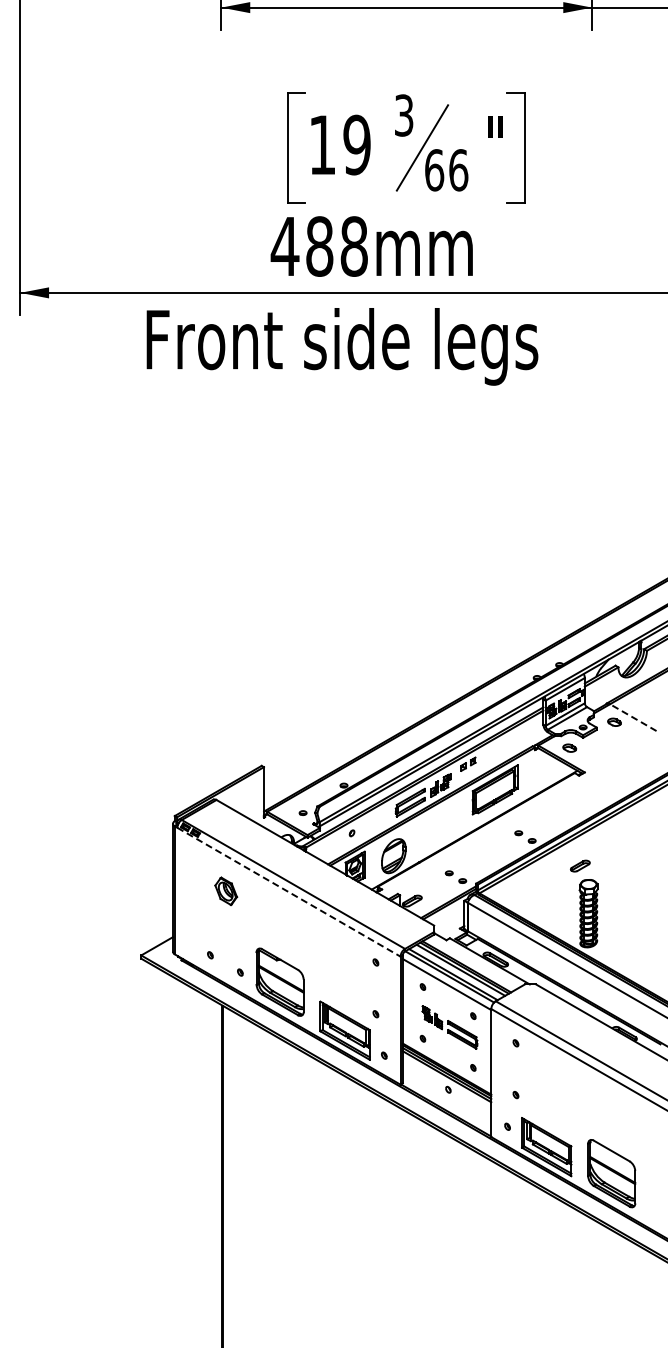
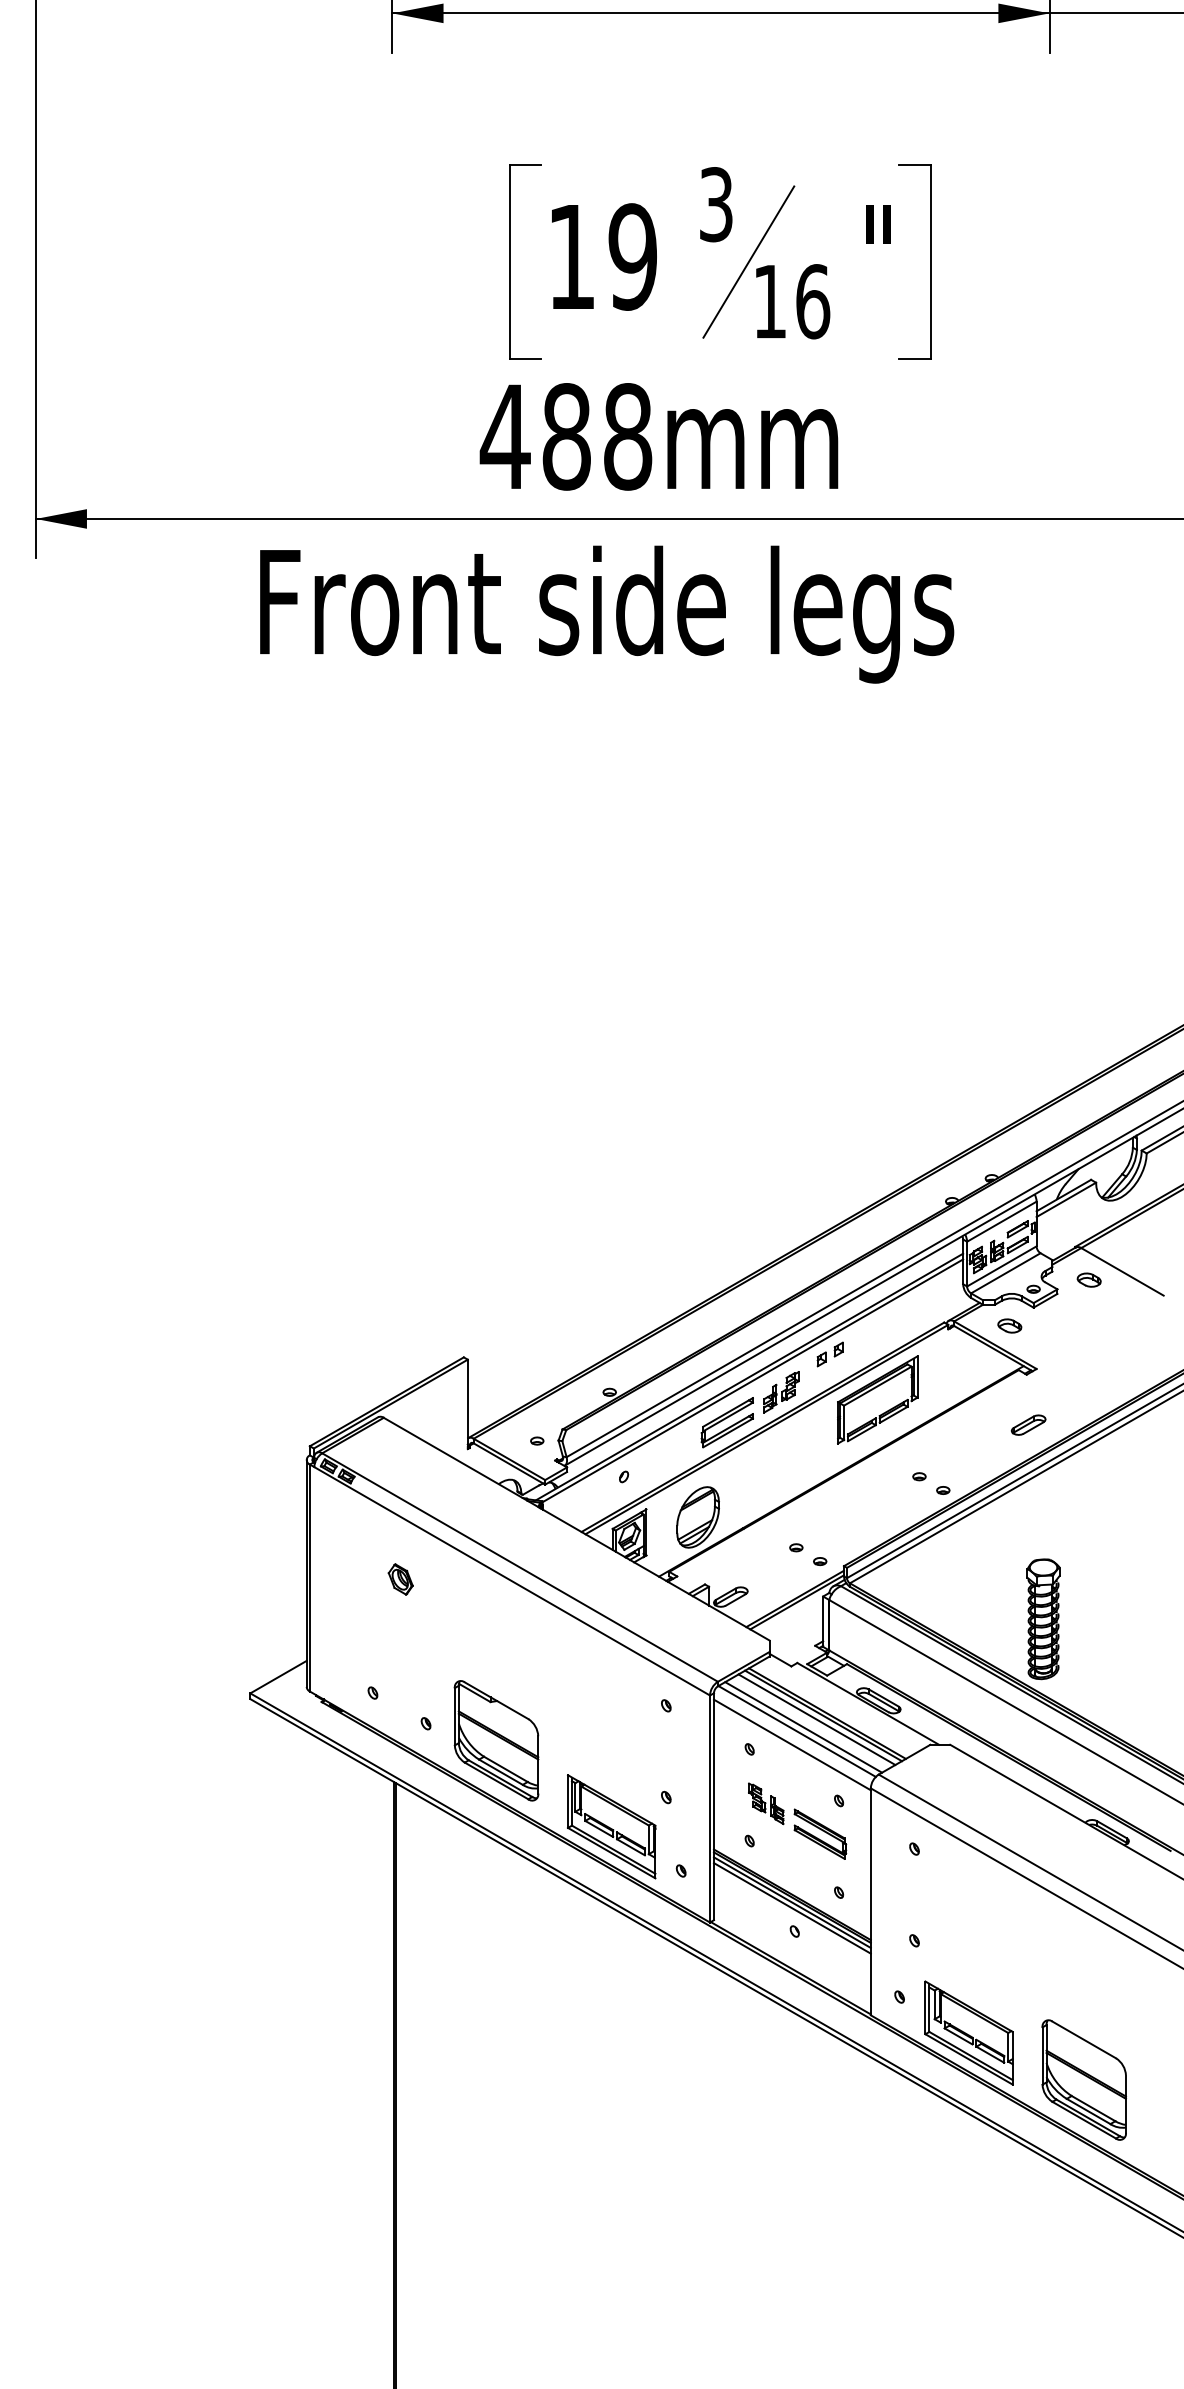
text: (434, 170) -> (770, 302), 66 -> 16
line: (633, 717) -> (1122, 1271), dashed -> solid
part: (580, 865) -> (1028, 1424), moved
part: (225, 890) -> (399, 1578), size x0.62
line: (288, 892) -> (511, 1581), dashed -> solid

